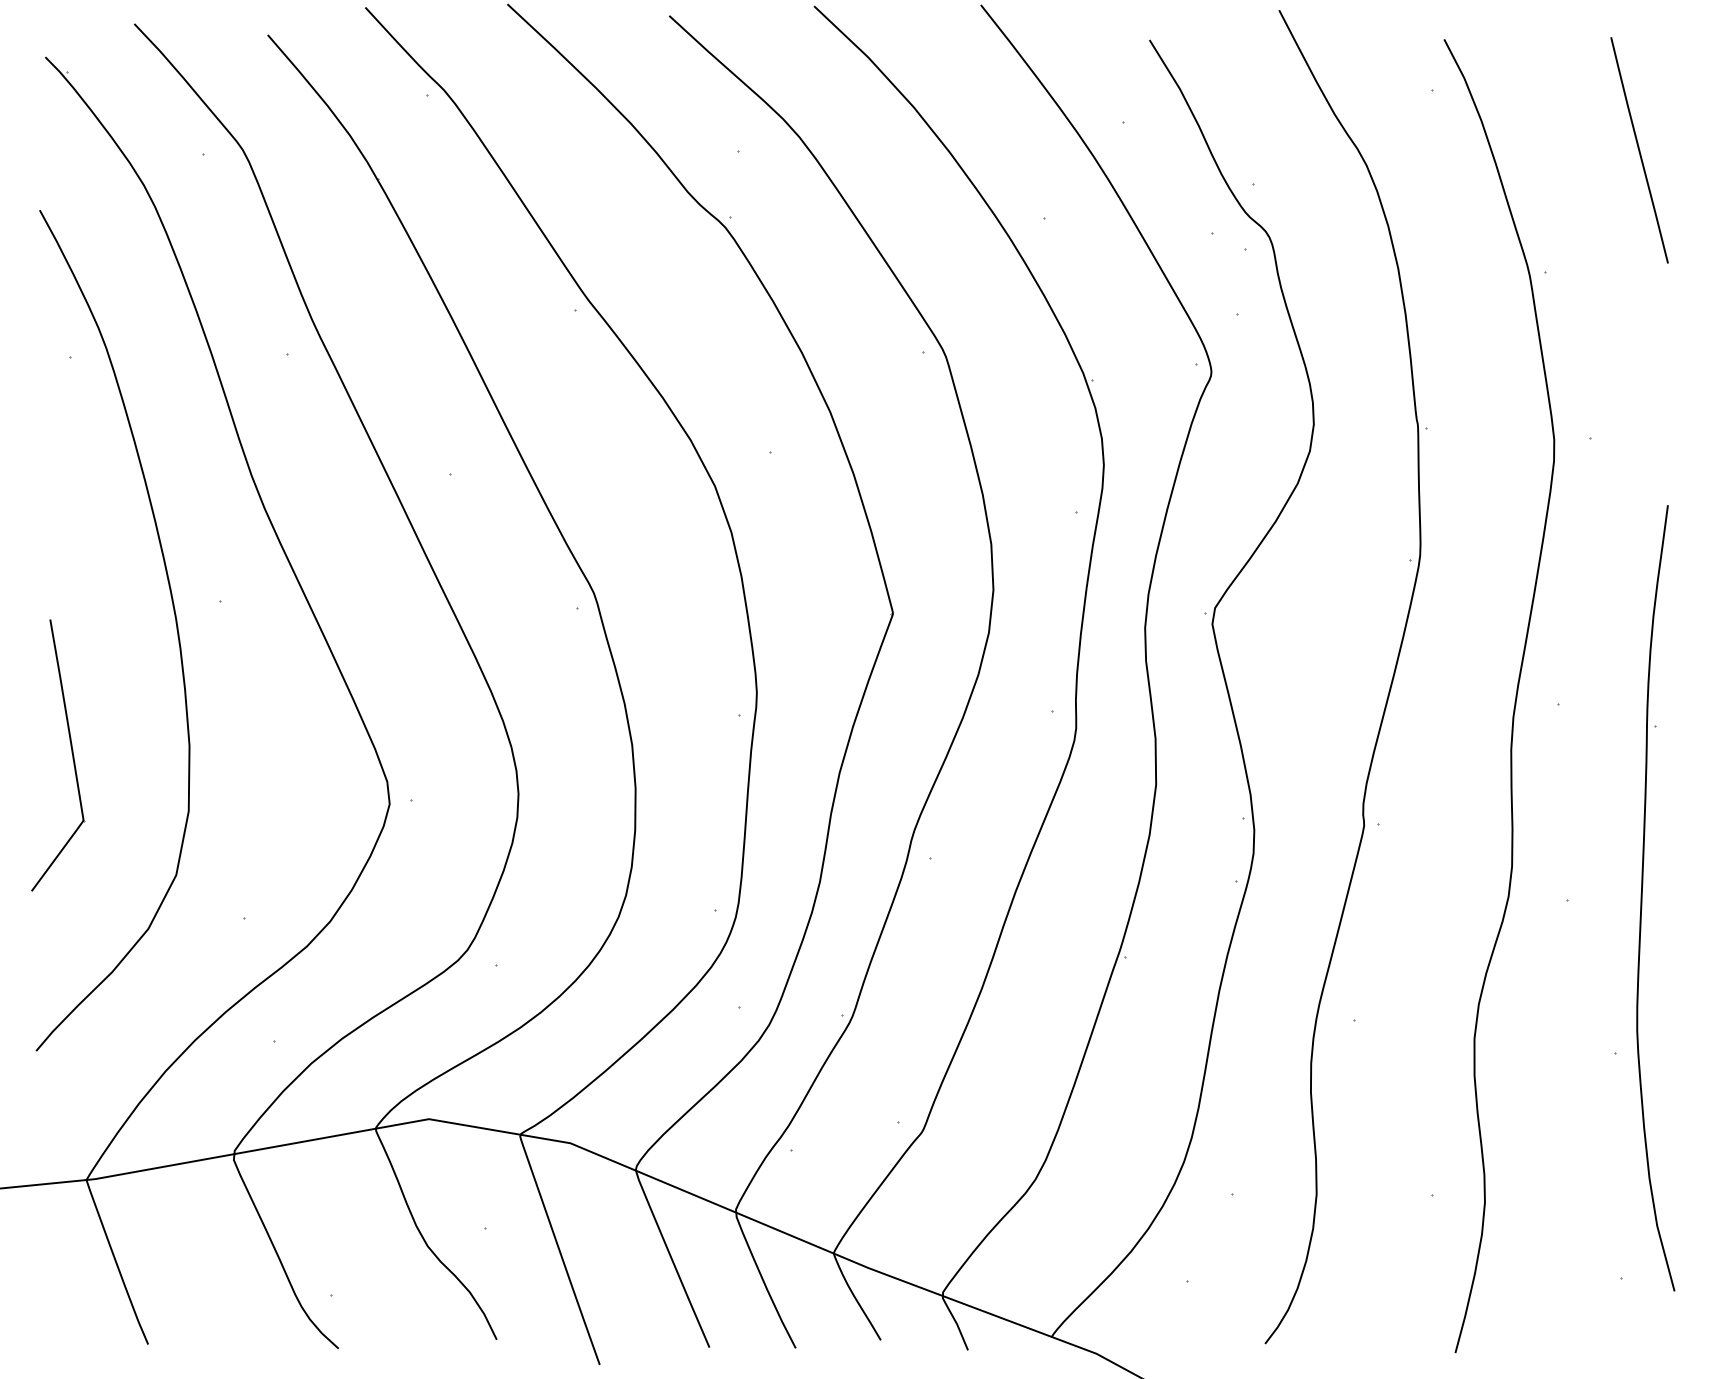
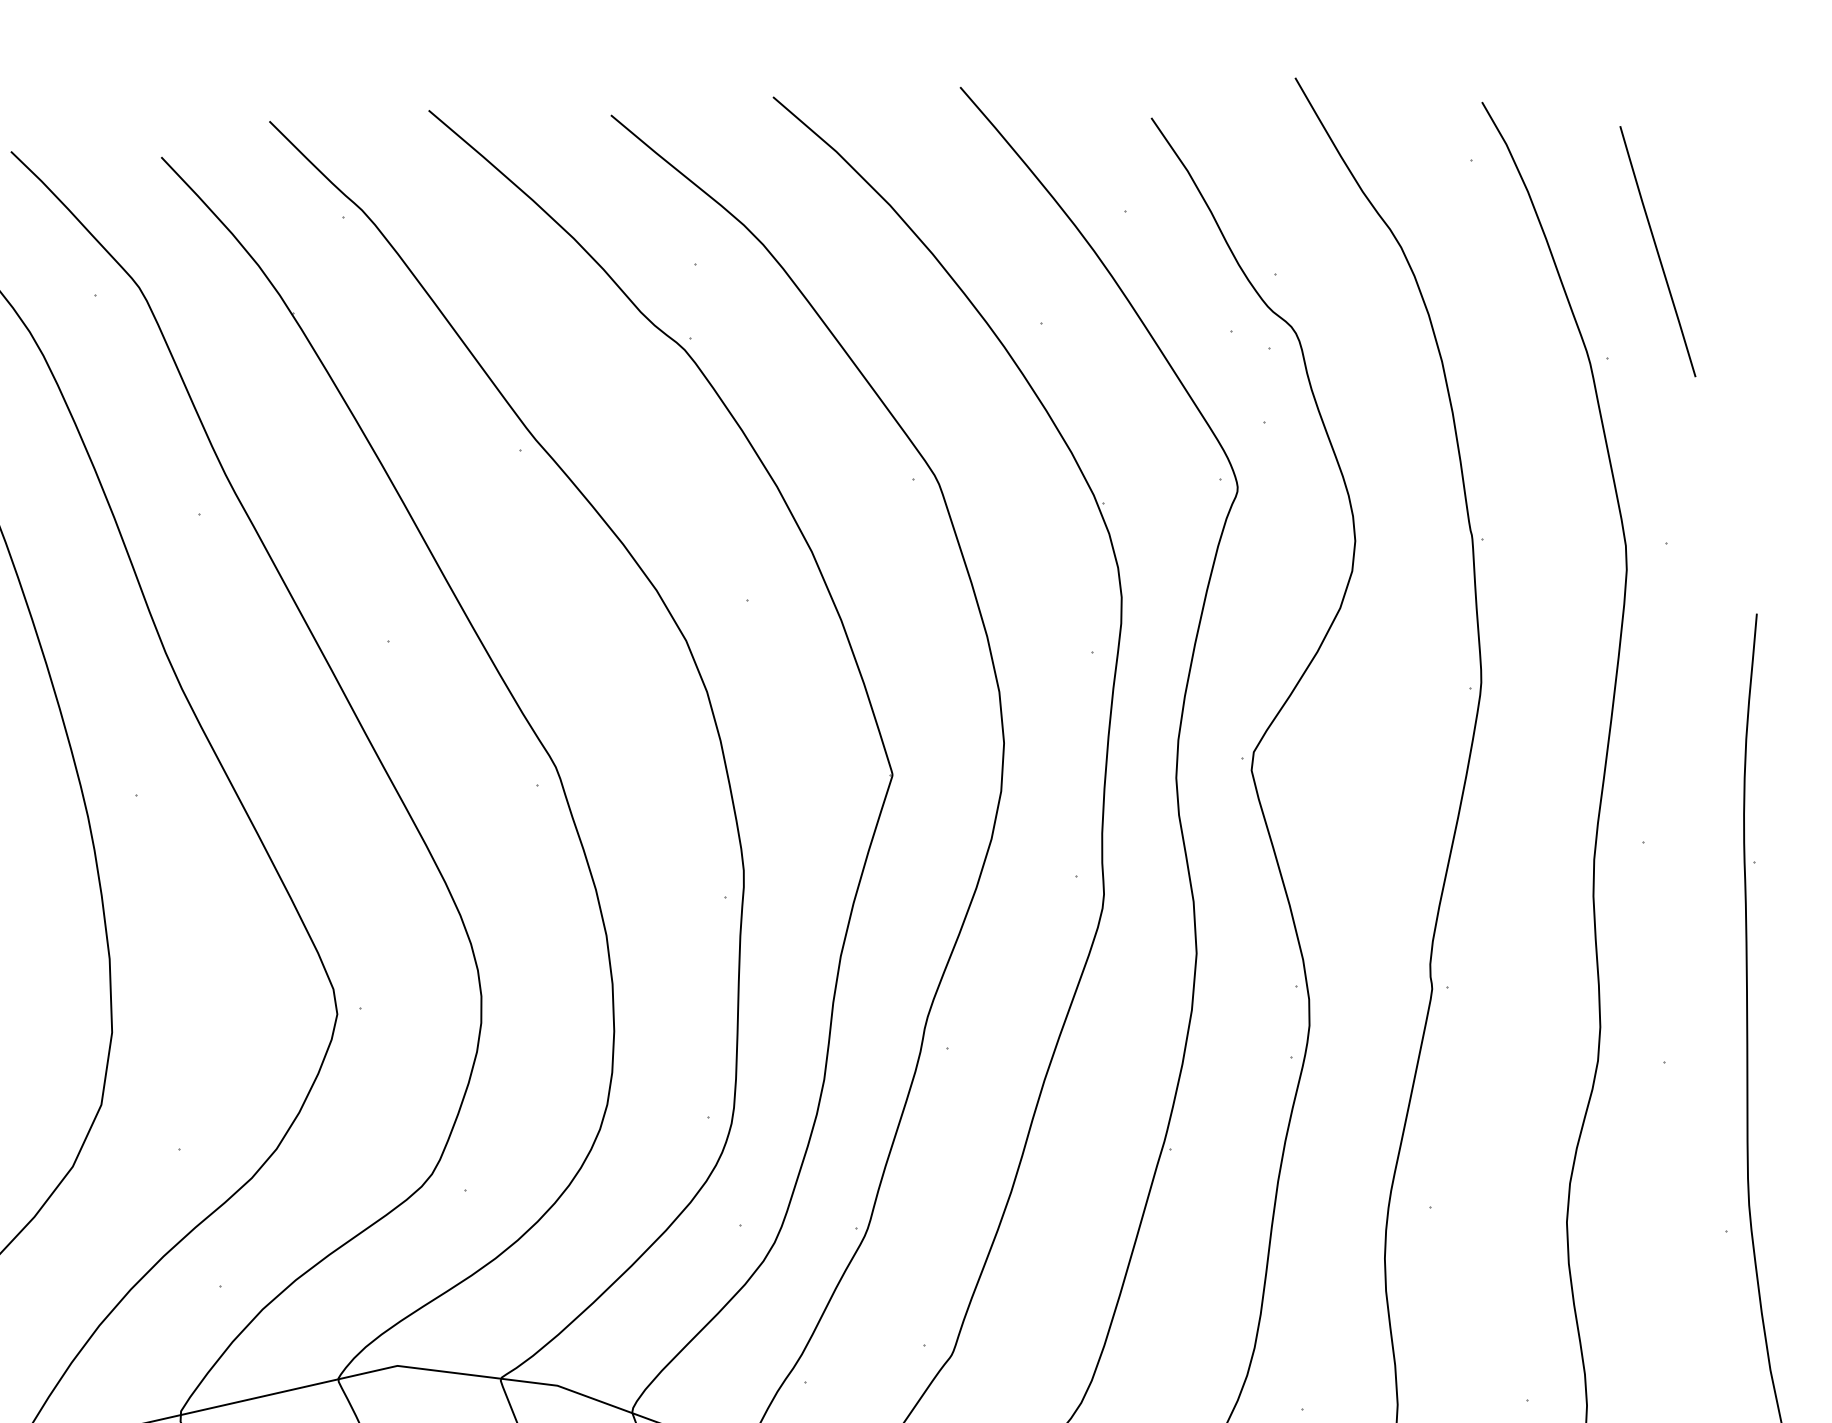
line: (1639, 150) -> (1657, 251), moved

